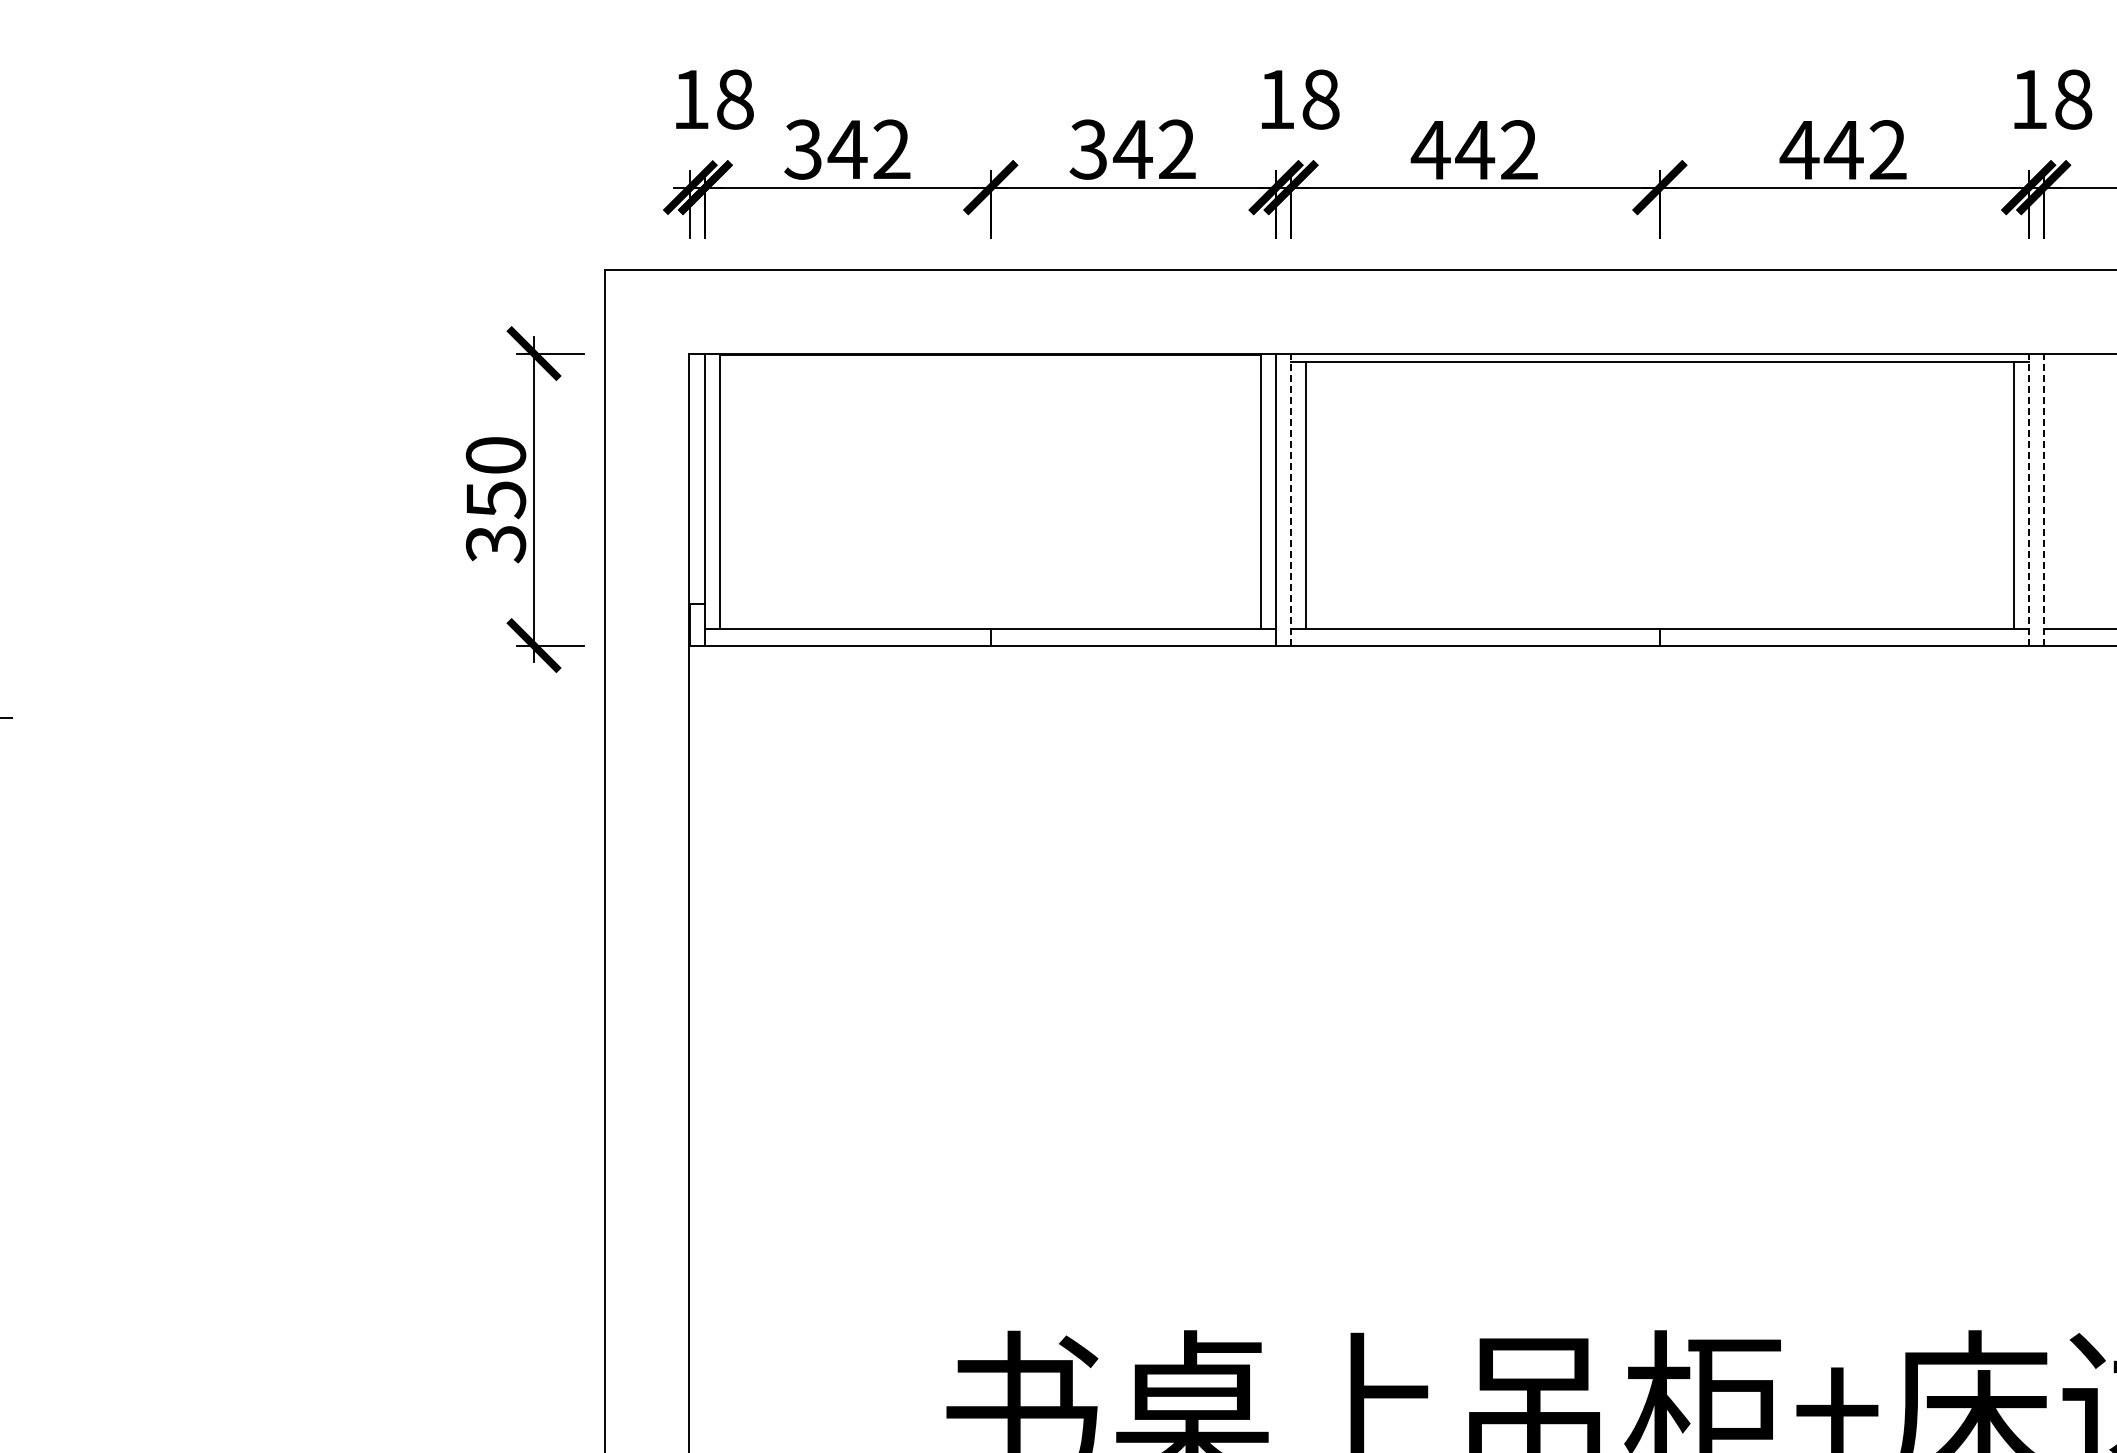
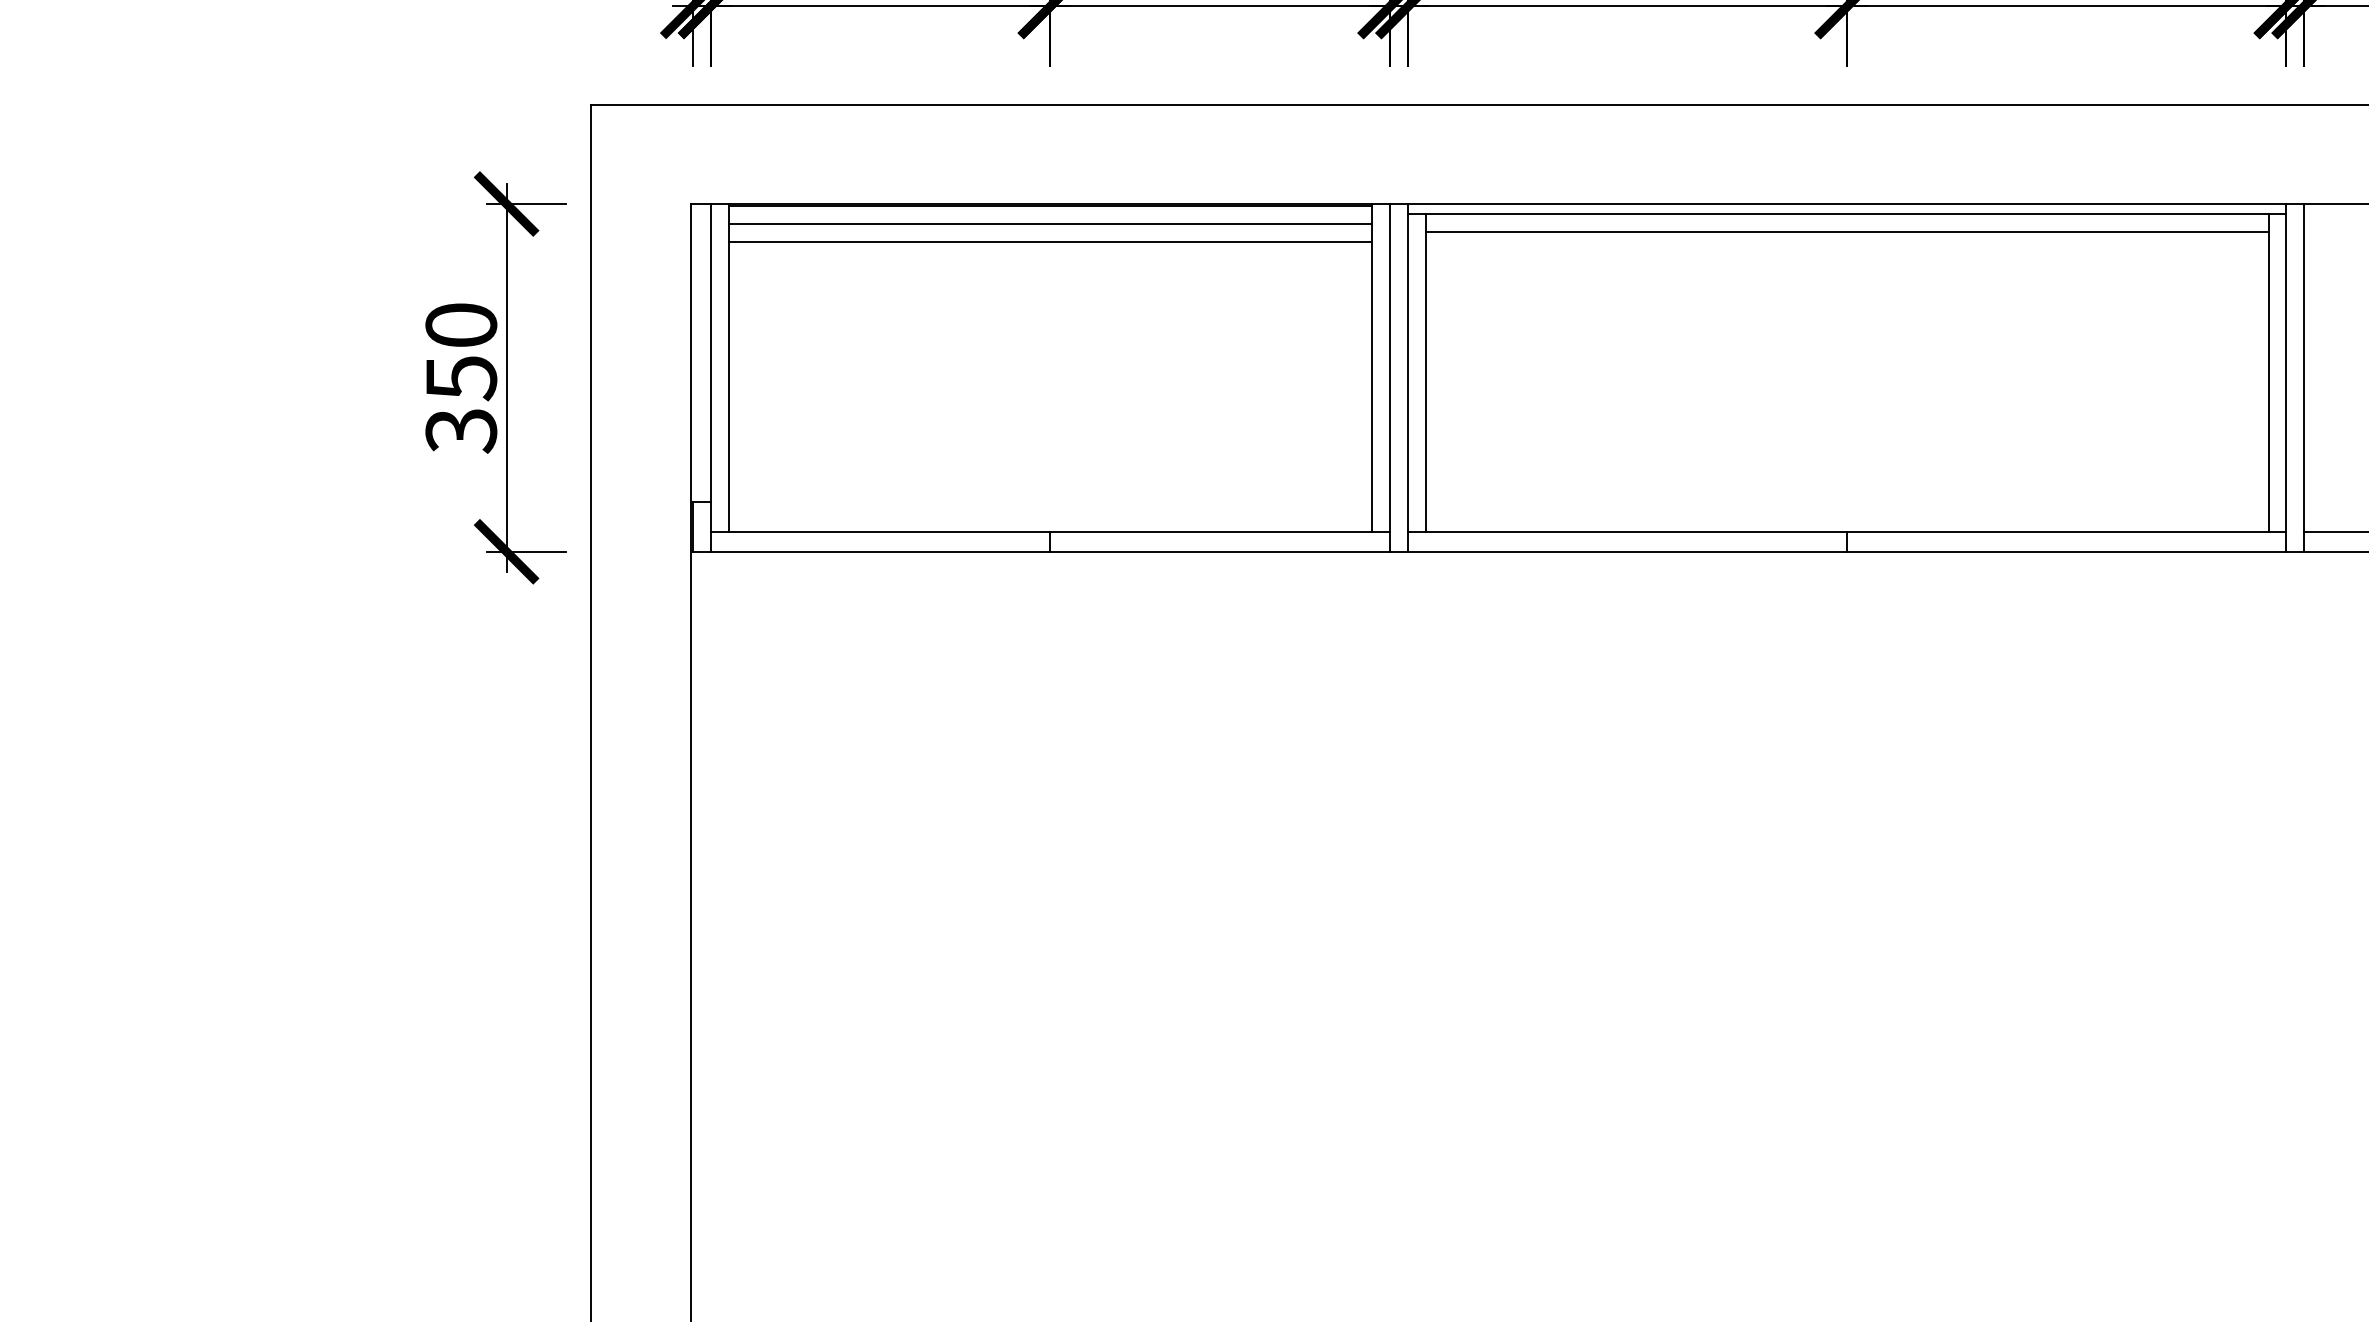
line: (990, 370) -> (1050, 224), added
line: (1659, 376) -> (1846, 231), added
line: (990, 385) -> (1050, 242), added
line: (1291, 499) -> (1408, 377), dashed -> solid
line: (2028, 499) -> (2286, 377), dashed -> solid
line: (2043, 499) -> (2304, 377), dashed -> solid

